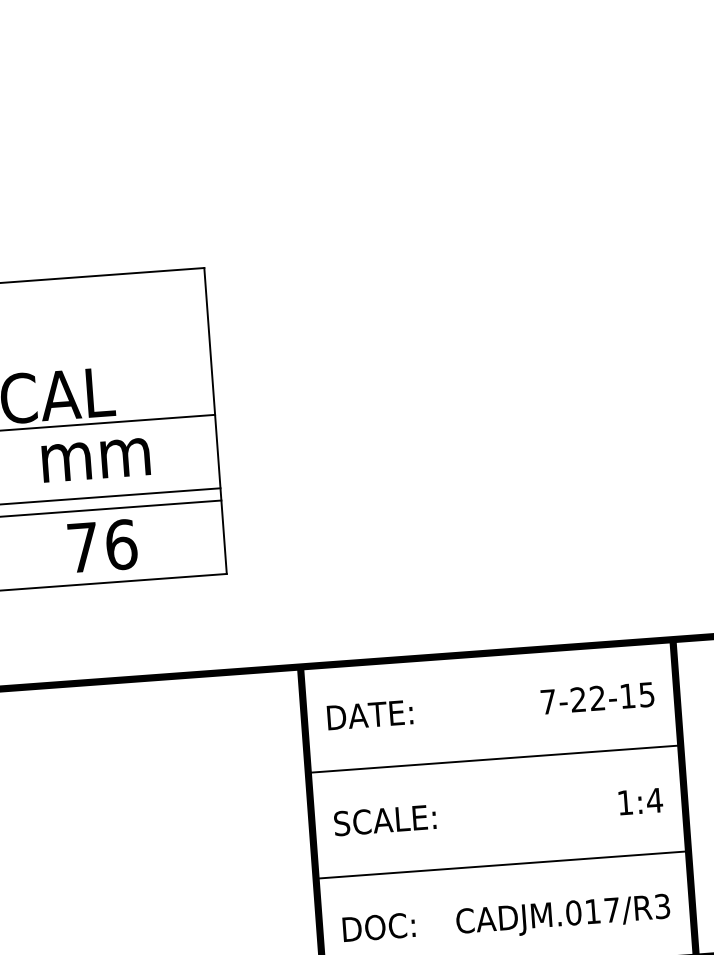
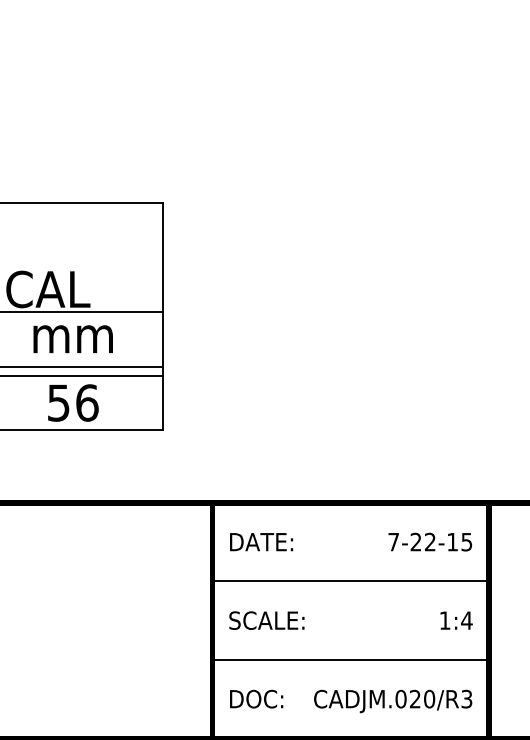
text: (82, 546) -> (58, 402), 76 -> 56
text: (602, 909) -> (422, 698), CADJM.017/R3 -> CADJM.020/R3

